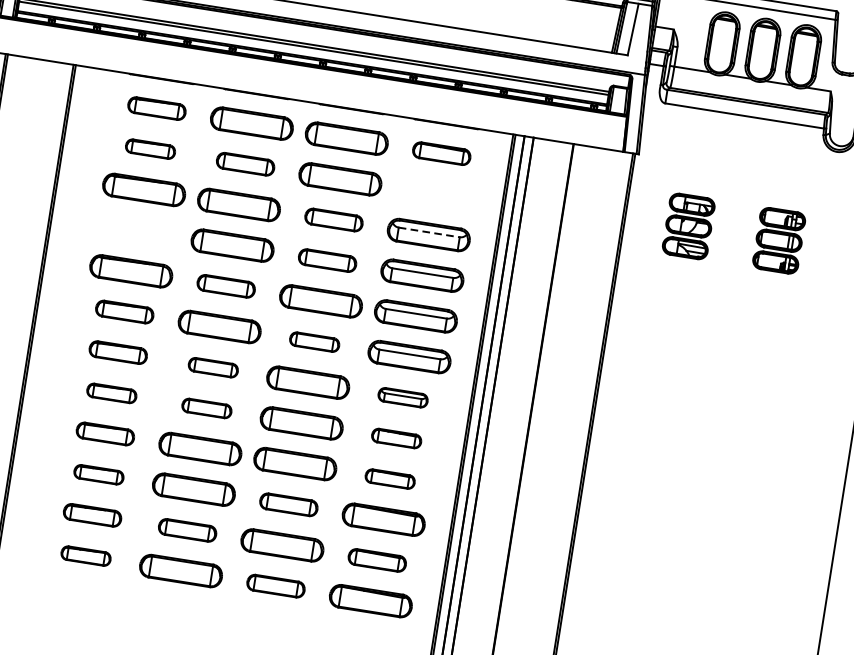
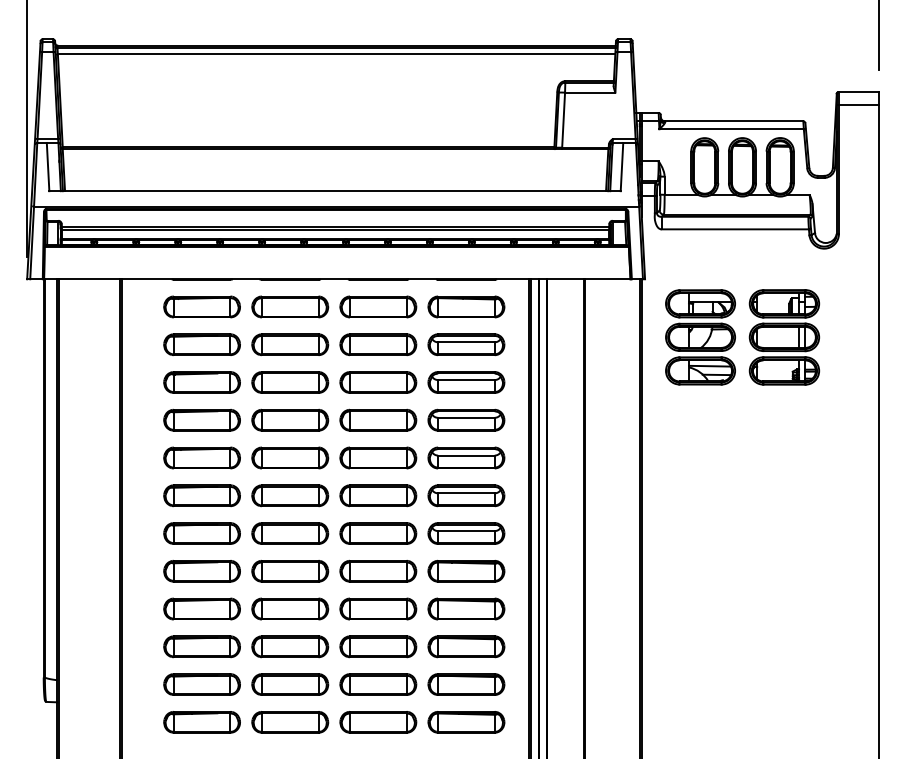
part: (156, 107) -> (201, 306), size x1.43
part: (149, 148) -> (201, 344), size x1.67
part: (441, 153) -> (466, 306), size x1.43
part: (245, 164) -> (290, 344), size x1.43
part: (435, 194) -> (466, 344), added
part: (334, 220) -> (378, 382), size x1.43
part: (688, 226) -> (700, 337), size x1.67
part: (137, 229) -> (201, 419), added
line: (429, 232) -> (466, 380), dashed -> solid
part: (779, 240) -> (784, 337), size x1.67
part: (327, 259) -> (378, 419), size x1.43
part: (226, 285) -> (290, 457), size x1.43
part: (124, 311) -> (201, 495), size x1.43
part: (314, 341) -> (378, 495), size x1.67
part: (117, 352) -> (201, 533), size x1.43
part: (213, 367) -> (290, 533), size x1.67
part: (111, 393) -> (201, 571), size x1.67
part: (403, 397) -> (466, 533), size x1.67
part: (207, 408) -> (290, 571), size x1.67
part: (104, 433) -> (201, 608), size x1.43
part: (396, 438) -> (466, 571), size x1.67
part: (98, 474) -> (201, 646), size x1.67
part: (390, 478) -> (466, 608), size x1.67
part: (289, 504) -> (378, 646), size x1.43
part: (91, 515) -> (201, 684), size x1.43
part: (187, 530) -> (290, 684), size x1.43
part: (85, 556) -> (201, 722), size x1.67
part: (377, 560) -> (466, 684), size x1.43
part: (276, 586) -> (378, 722), size x1.43

